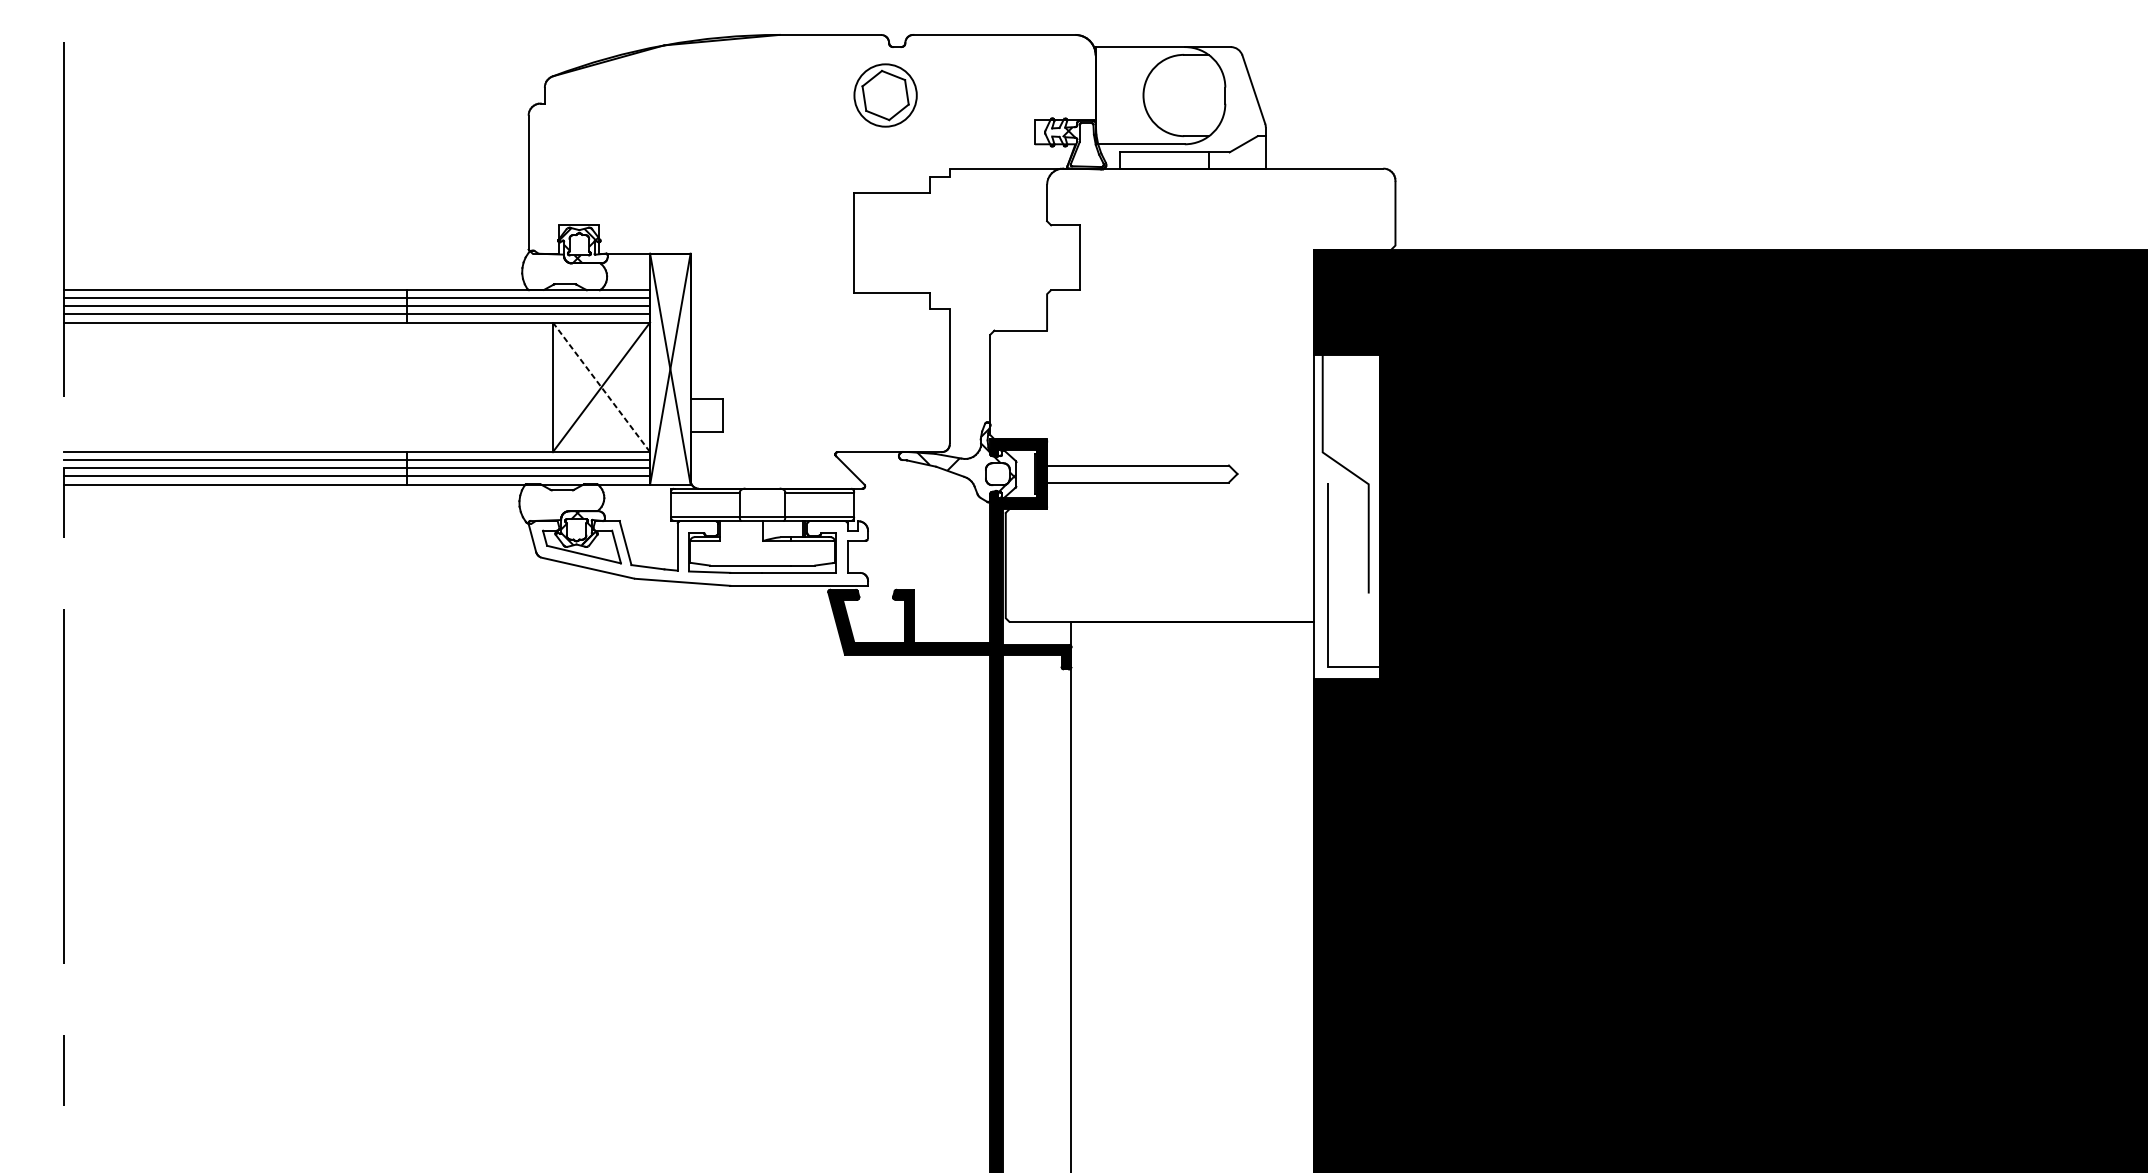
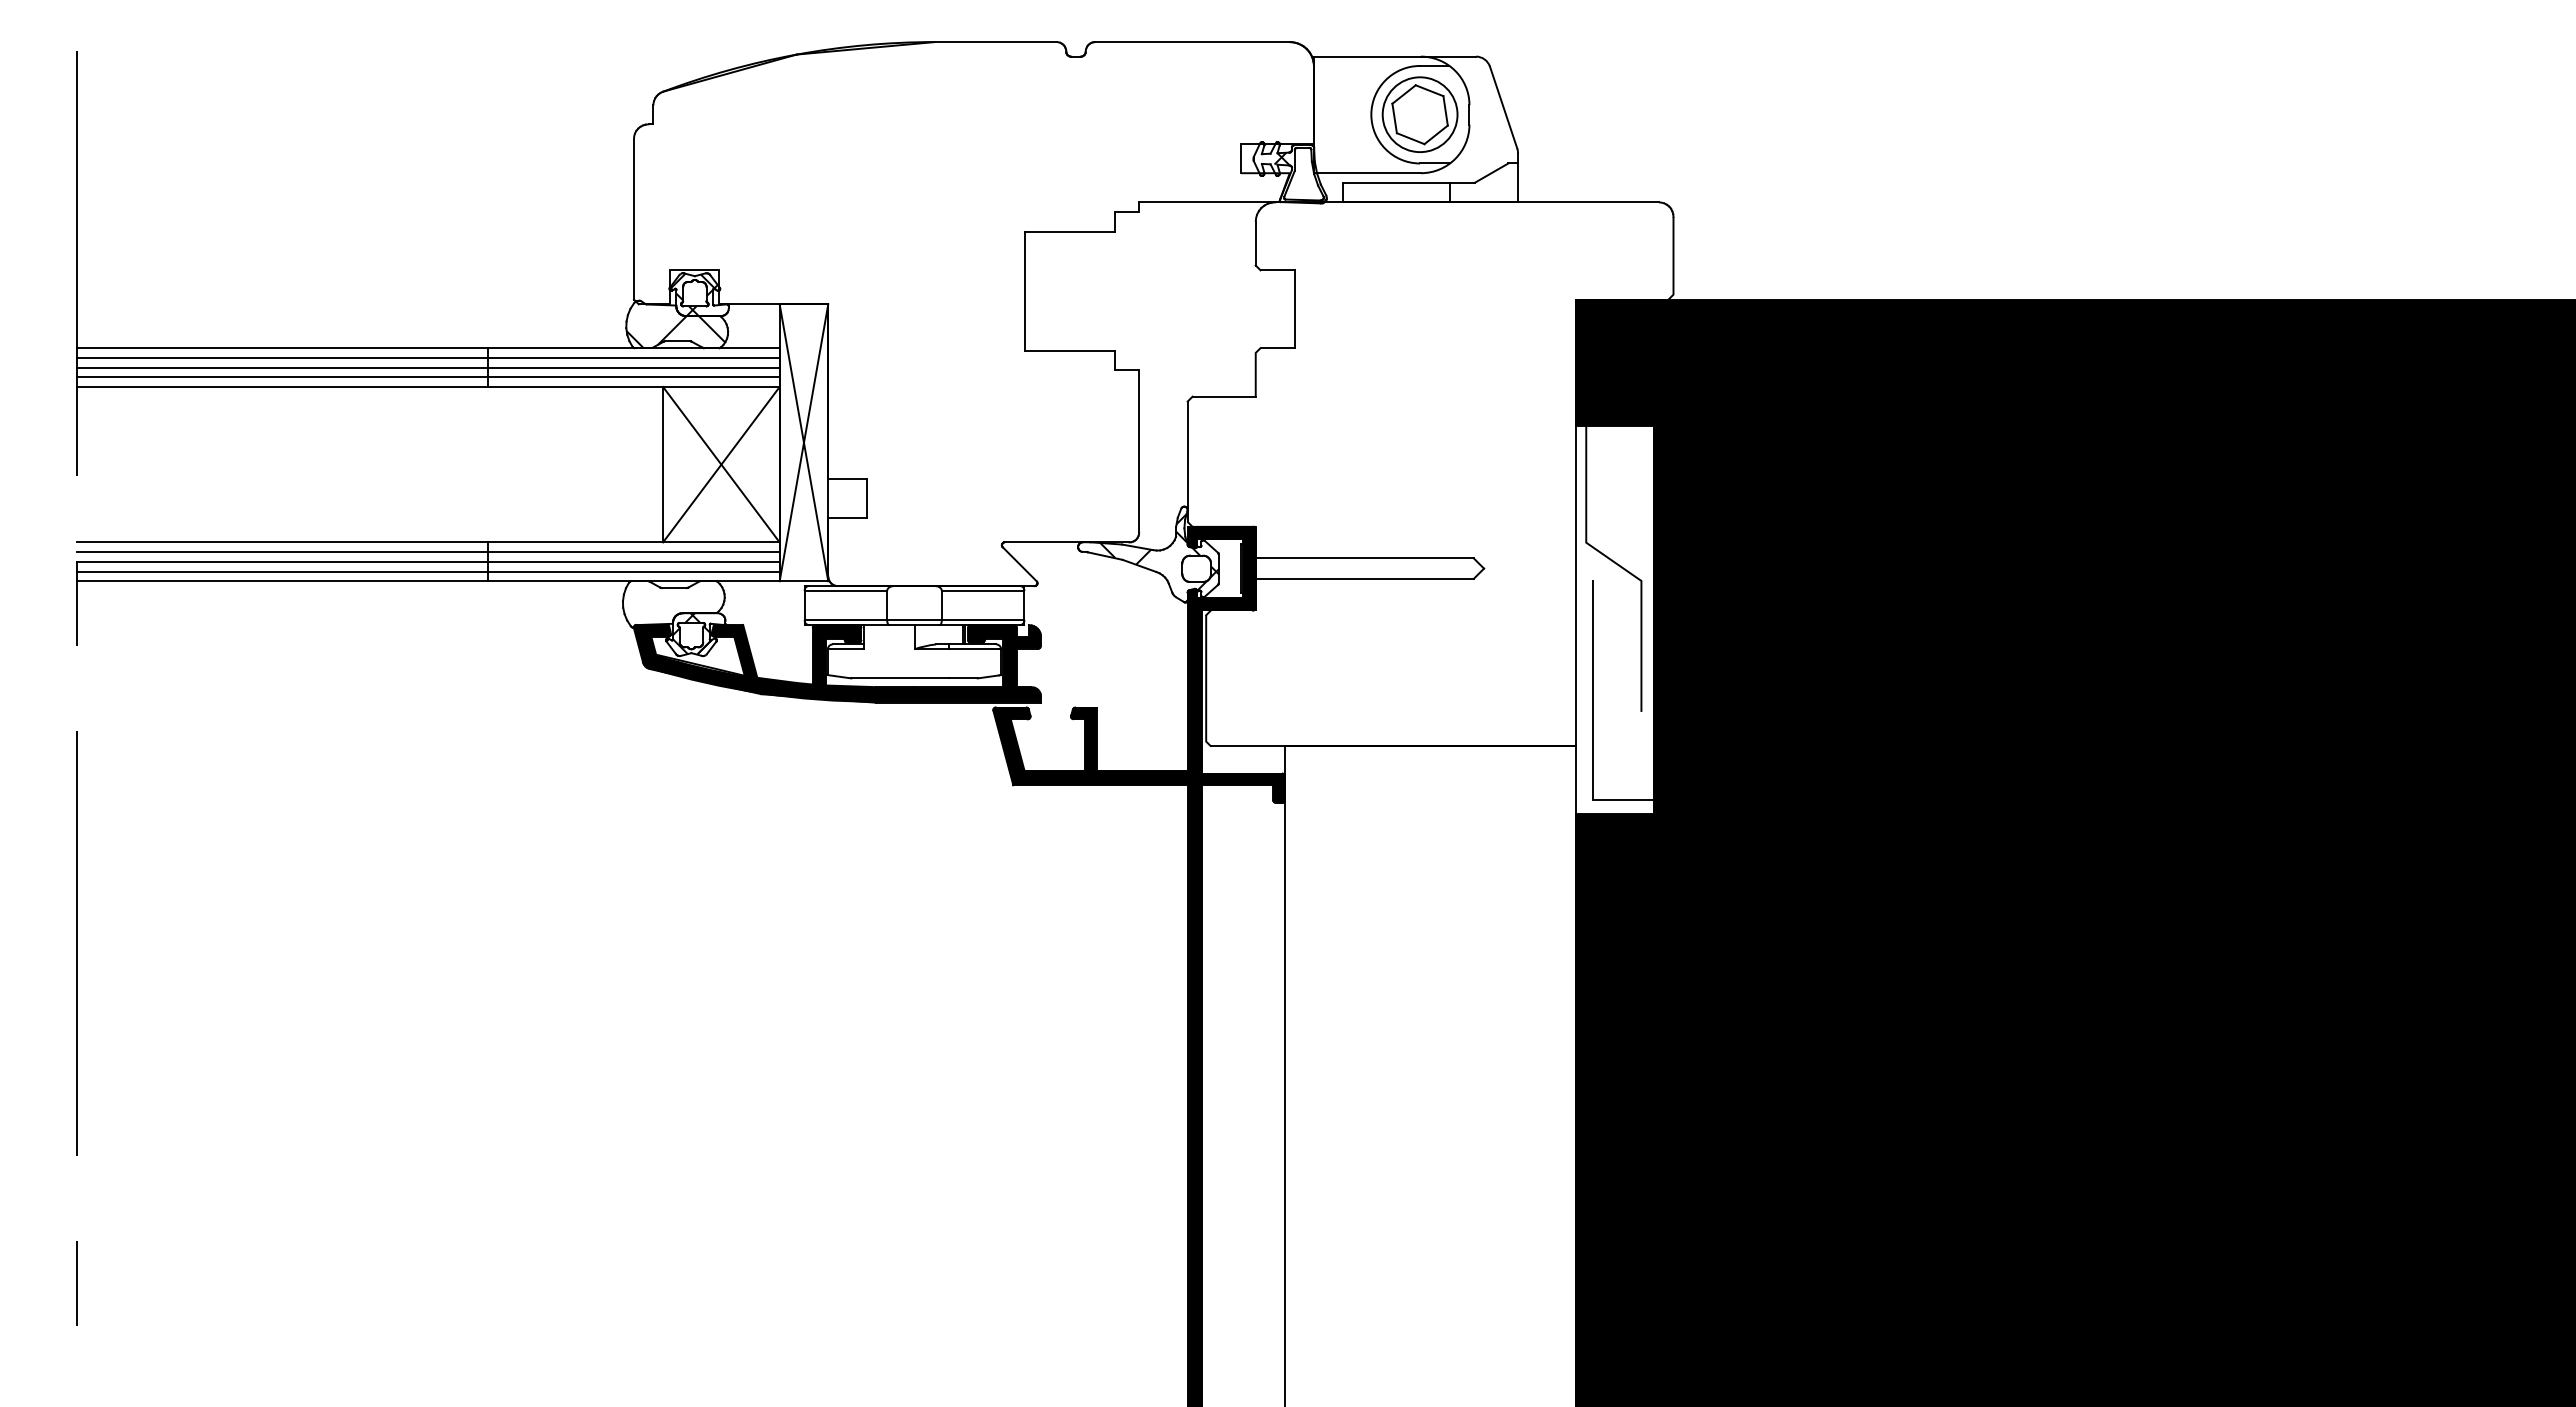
part: (885, 95) -> (1419, 114), moved
hatch: (563, 277) -> (675, 332), added
line: (601, 388) -> (721, 465), dashed -> solid
fill: (698, 553) -> (837, 663), added

